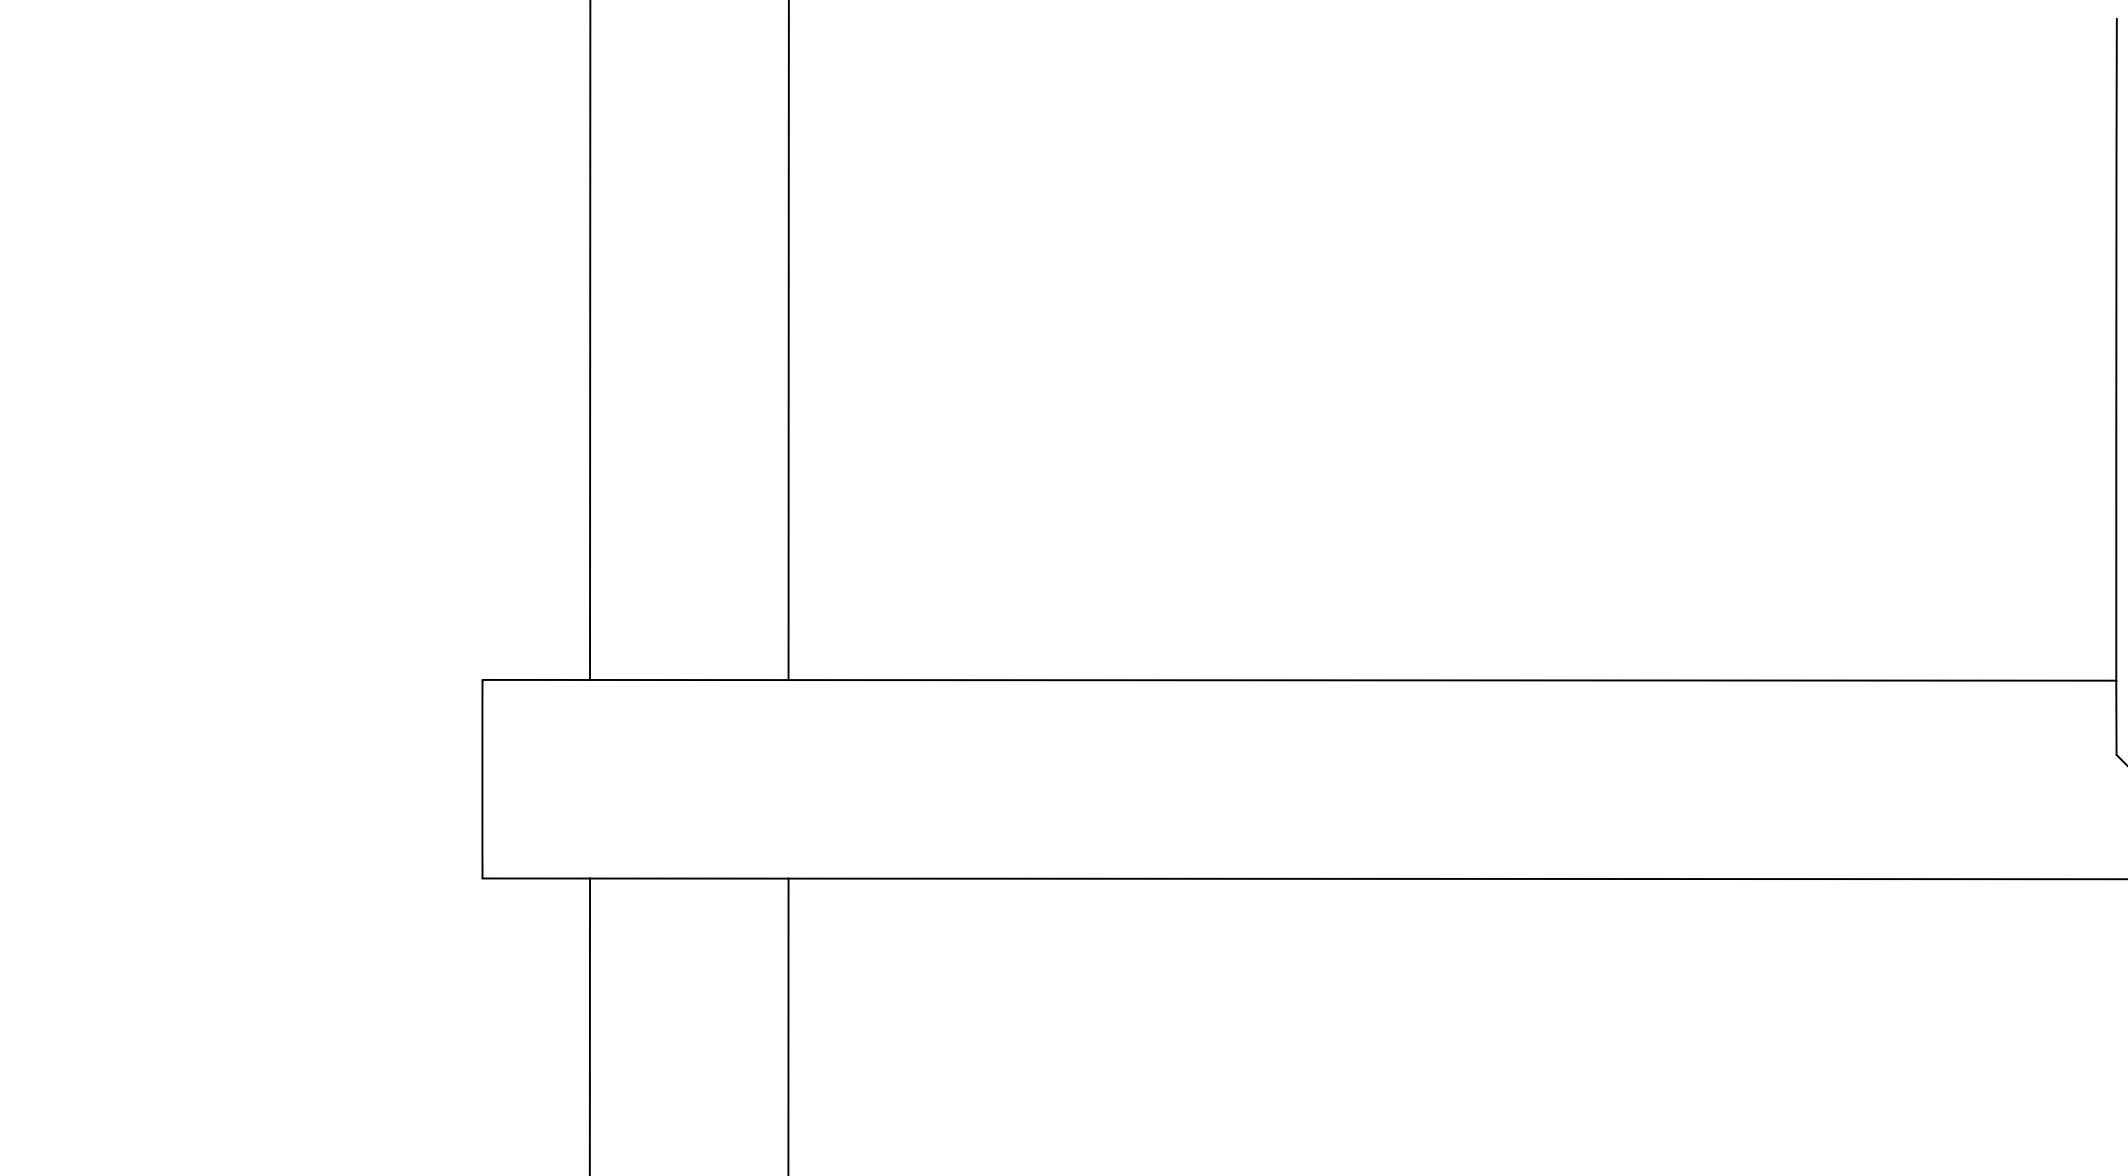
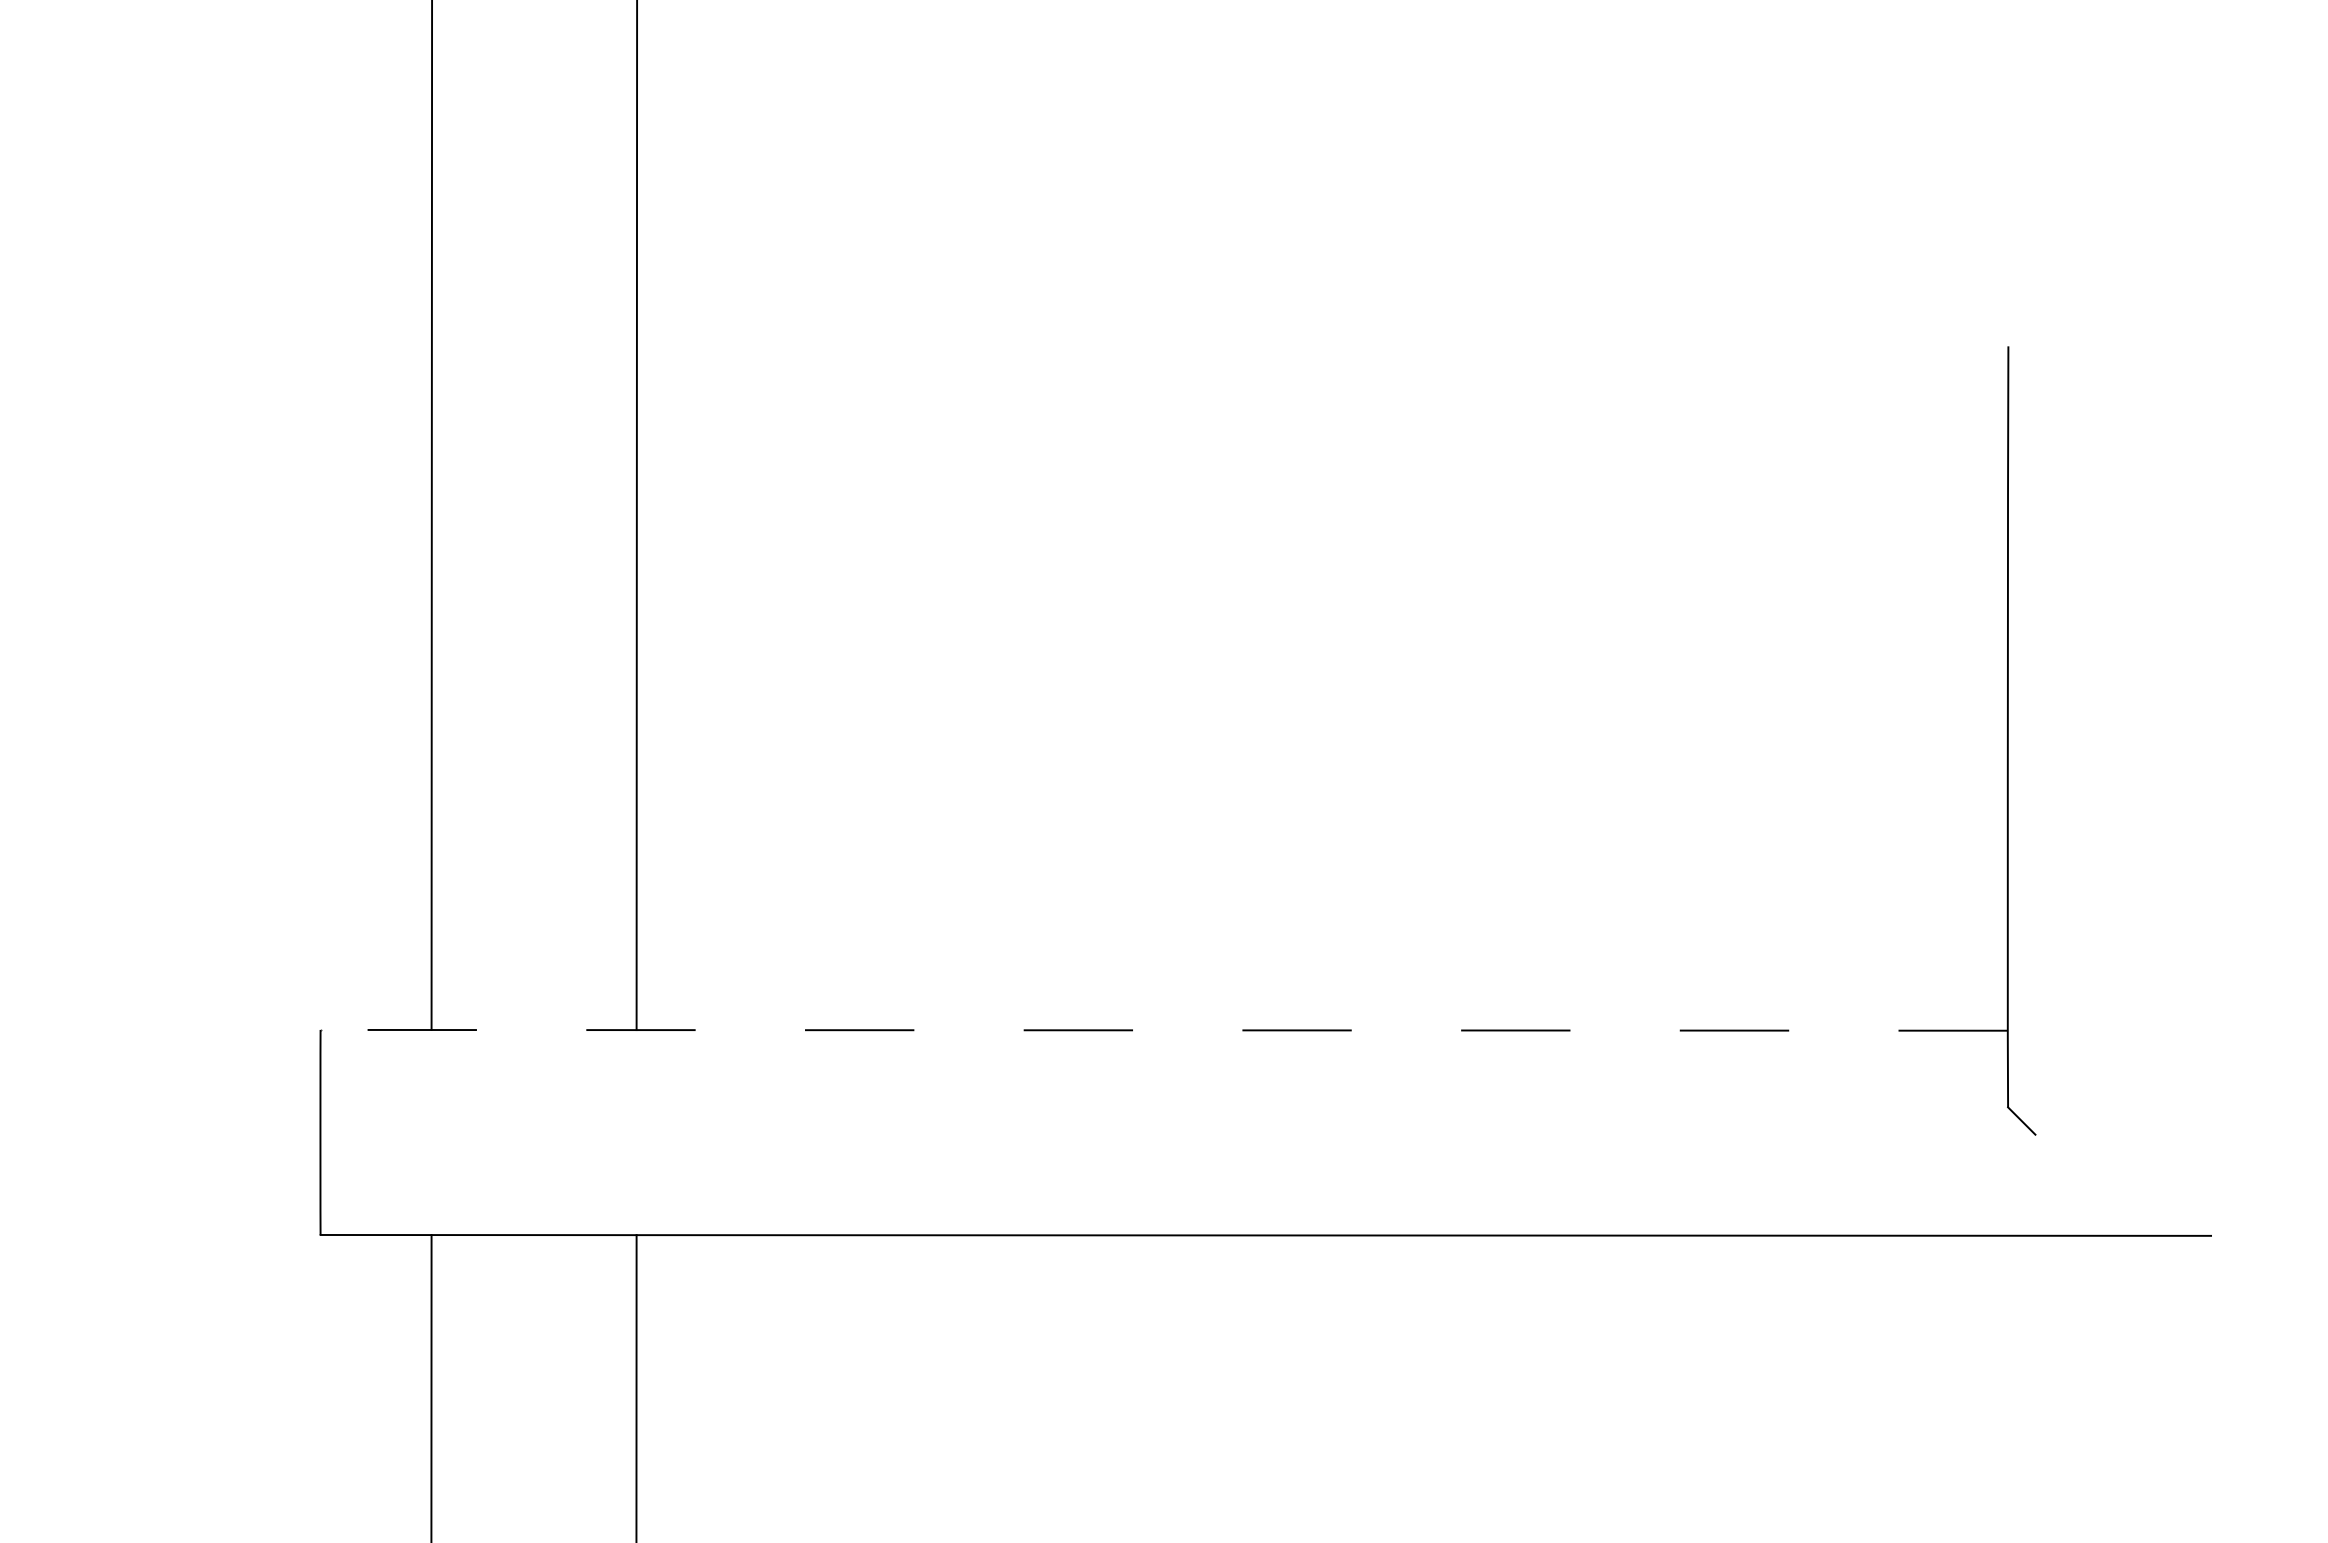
line: (1299, 680) -> (1164, 1030), solid -> dashed

